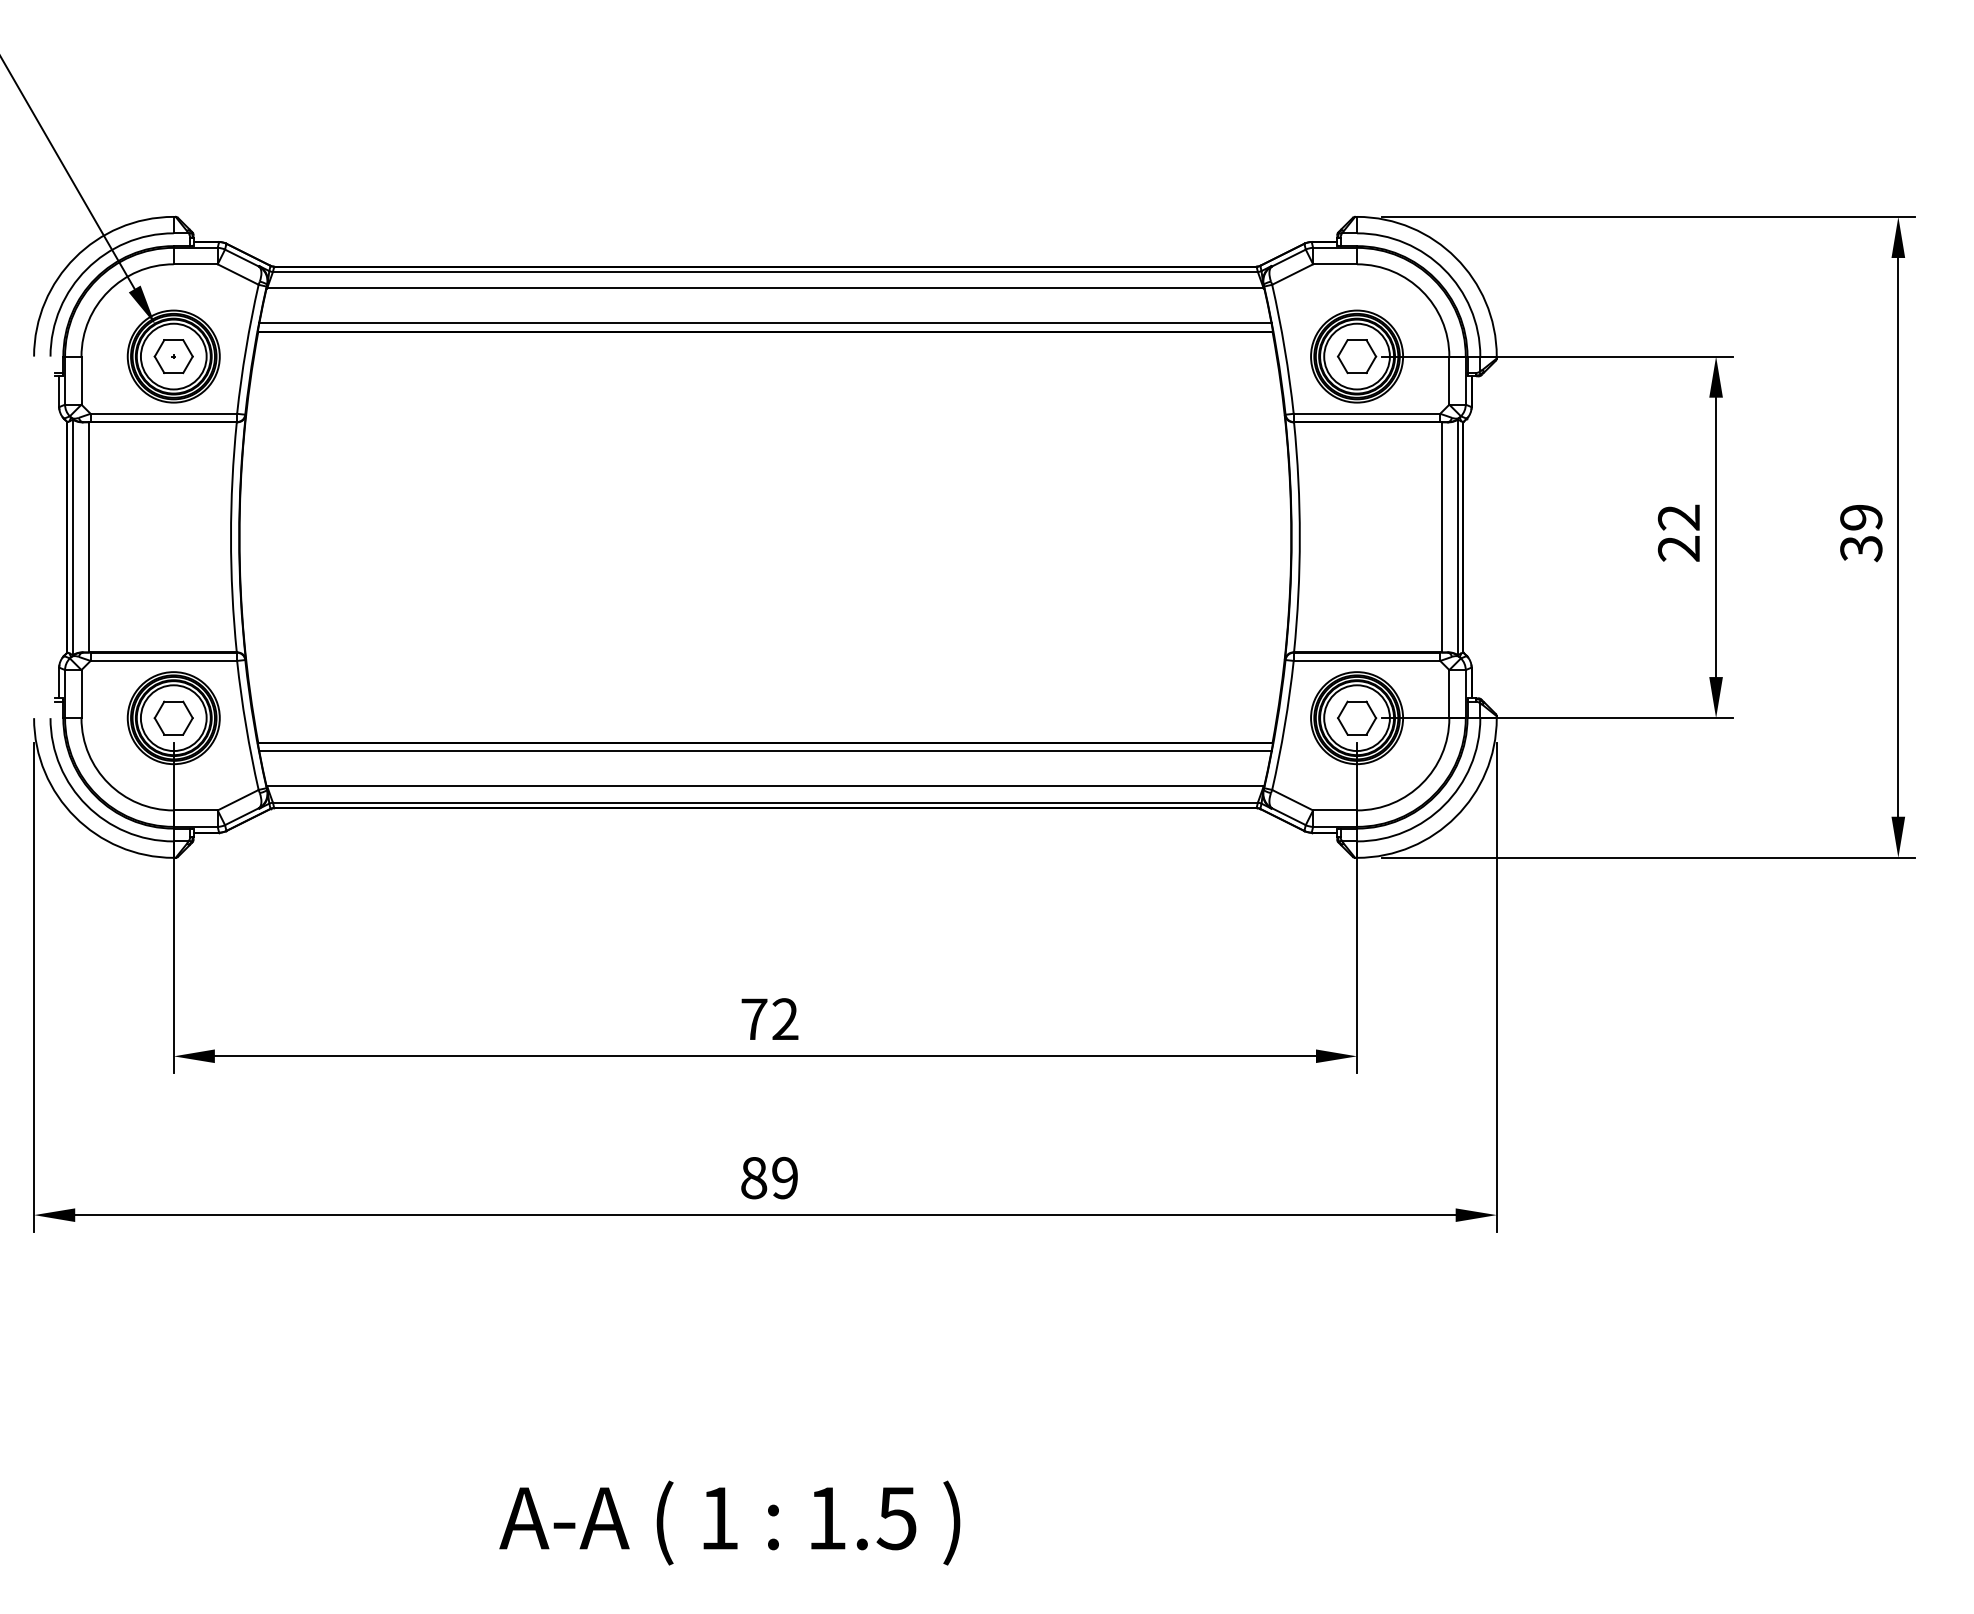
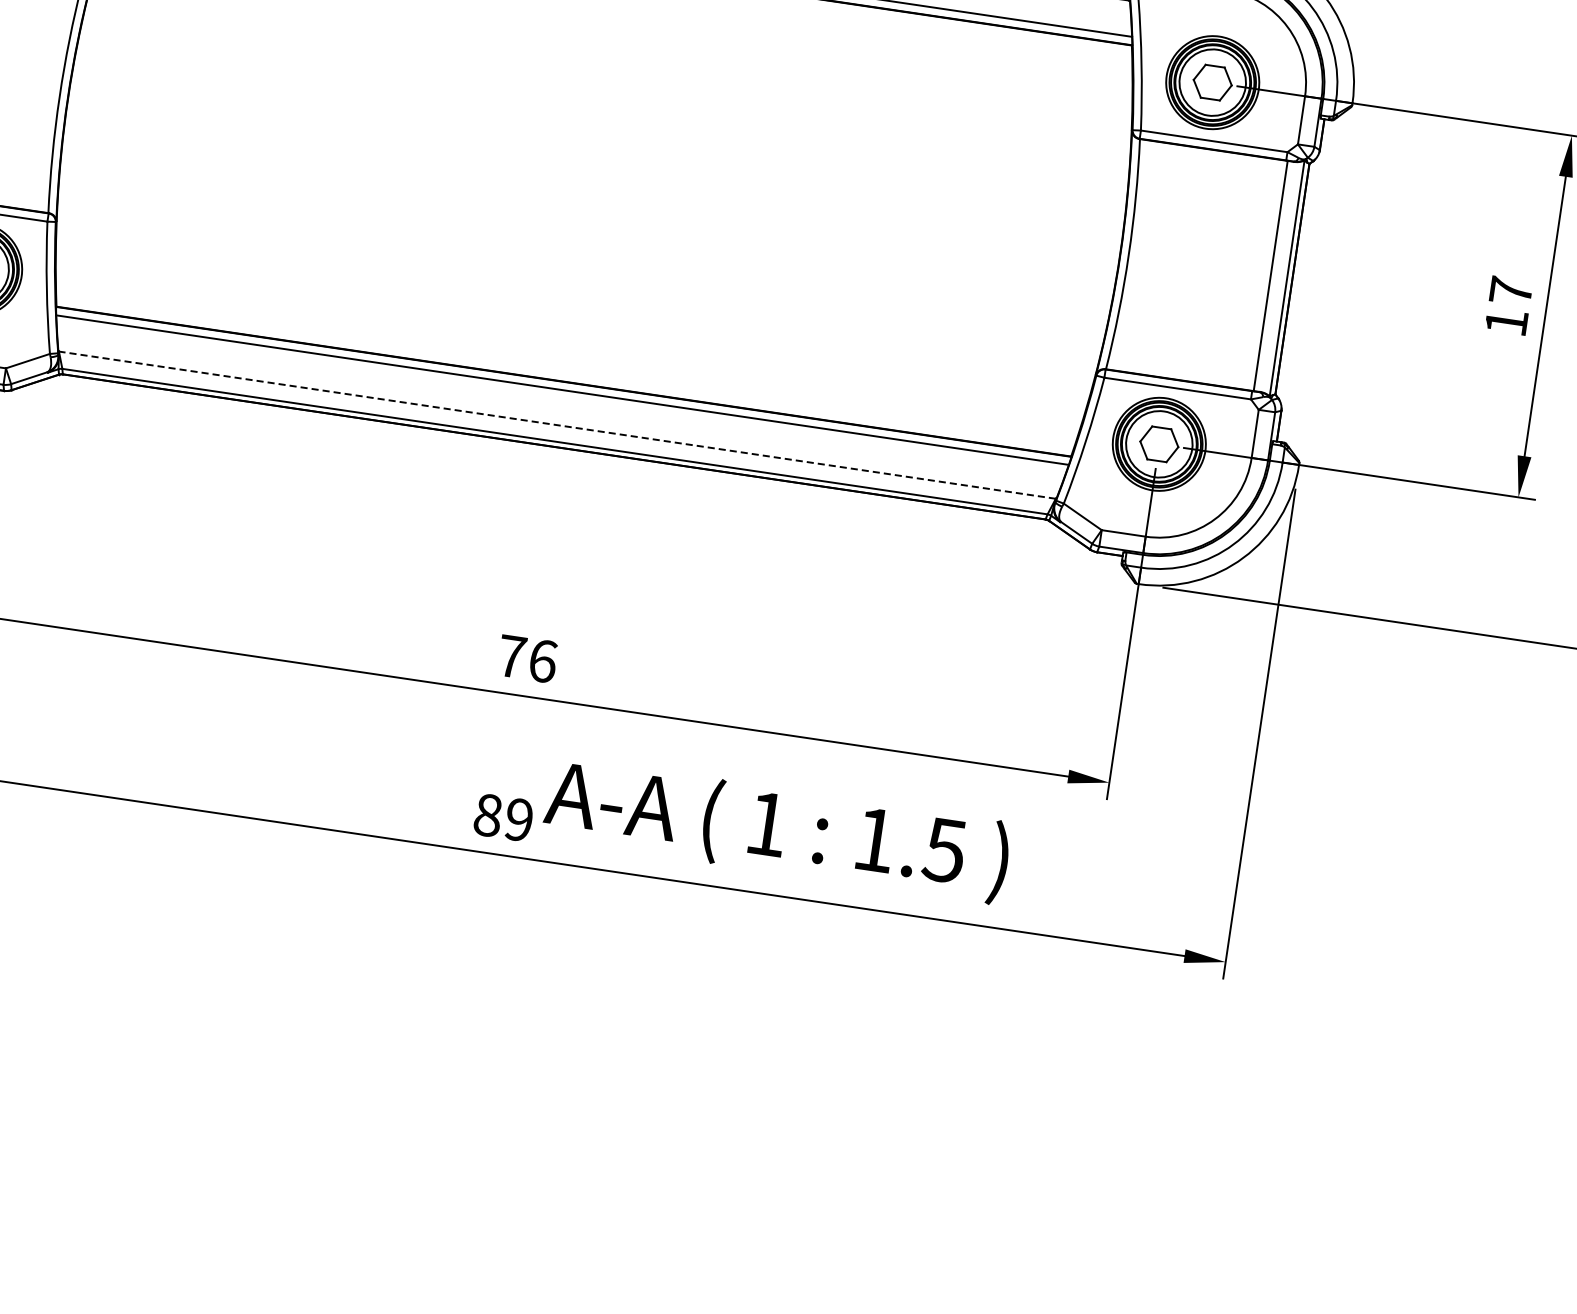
text: (1678, 532) -> (1508, 306), 22 -> 17
line: (764, 786) -> (556, 425), solid -> dashed
text: (785, 1019) -> (543, 661), 72 -> 76
text: (729, 1522) -> (776, 829), moved

